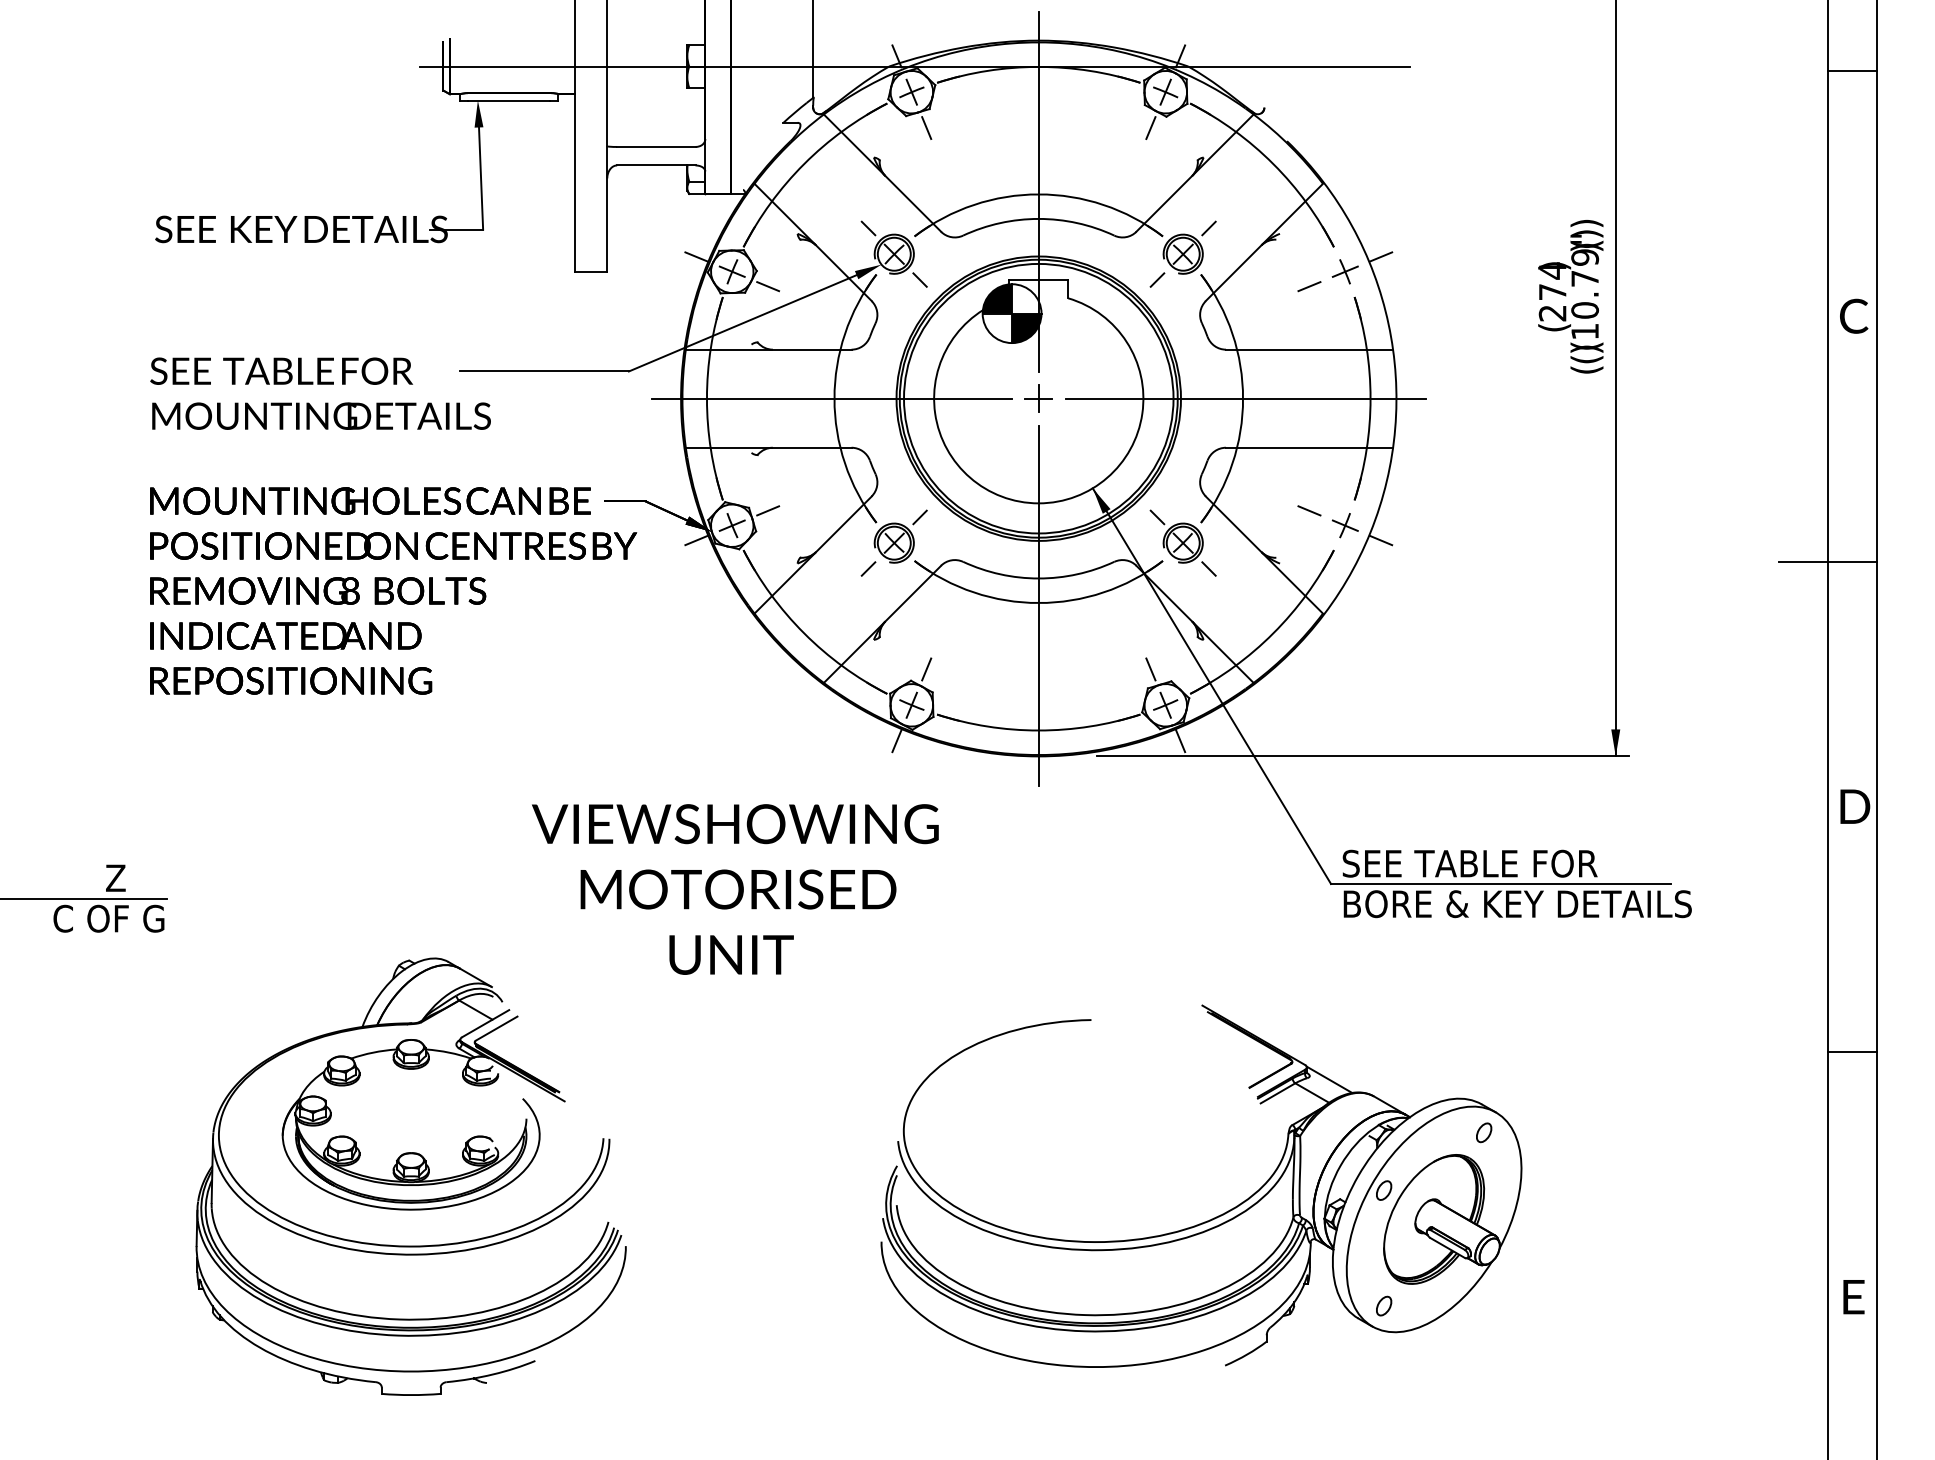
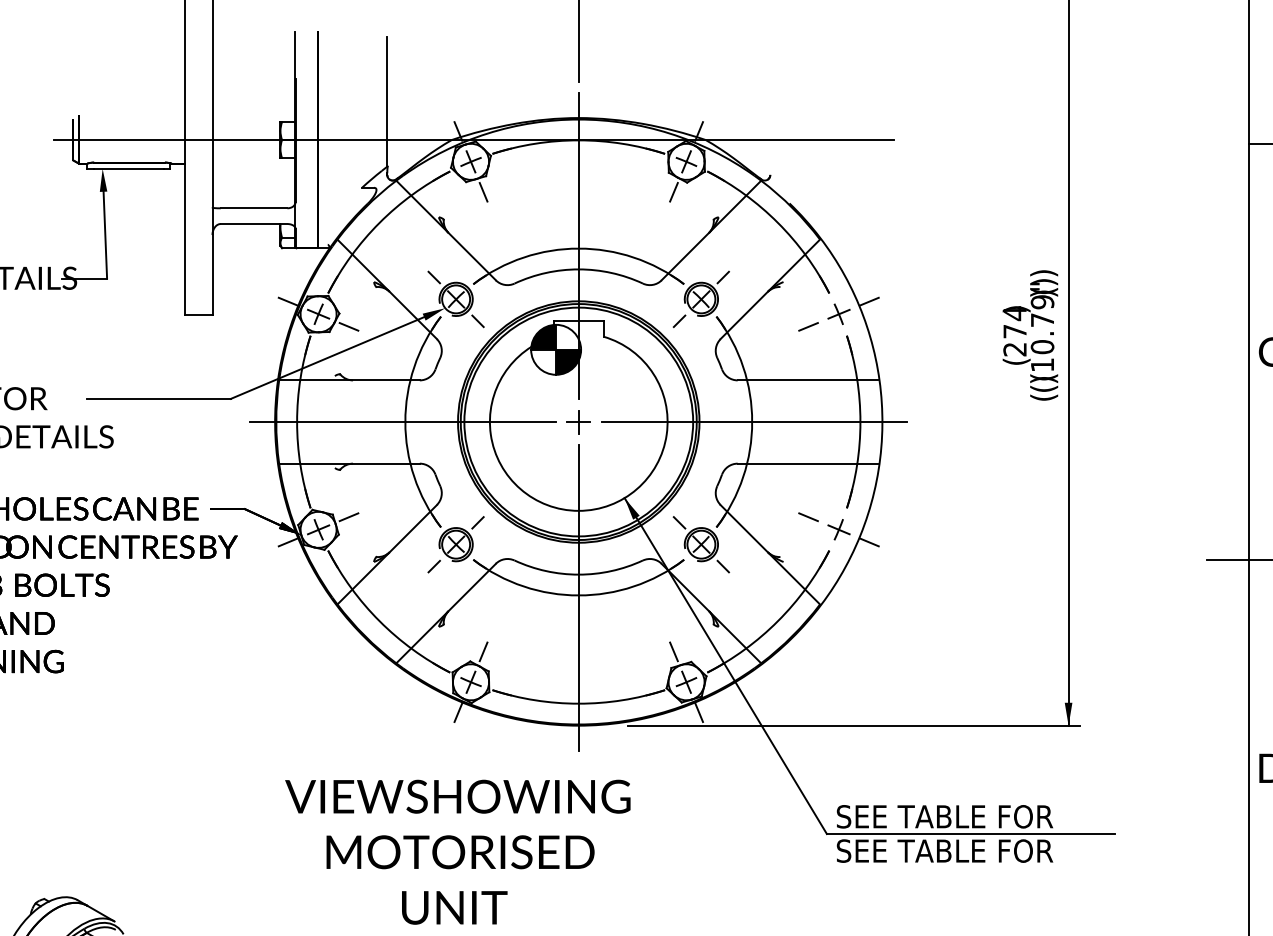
text: (735, 889) -> (458, 852), moved
text: (1516, 904) -> (984, 851), BORE & KEY DETAILS -> SEE TABLE FOR

